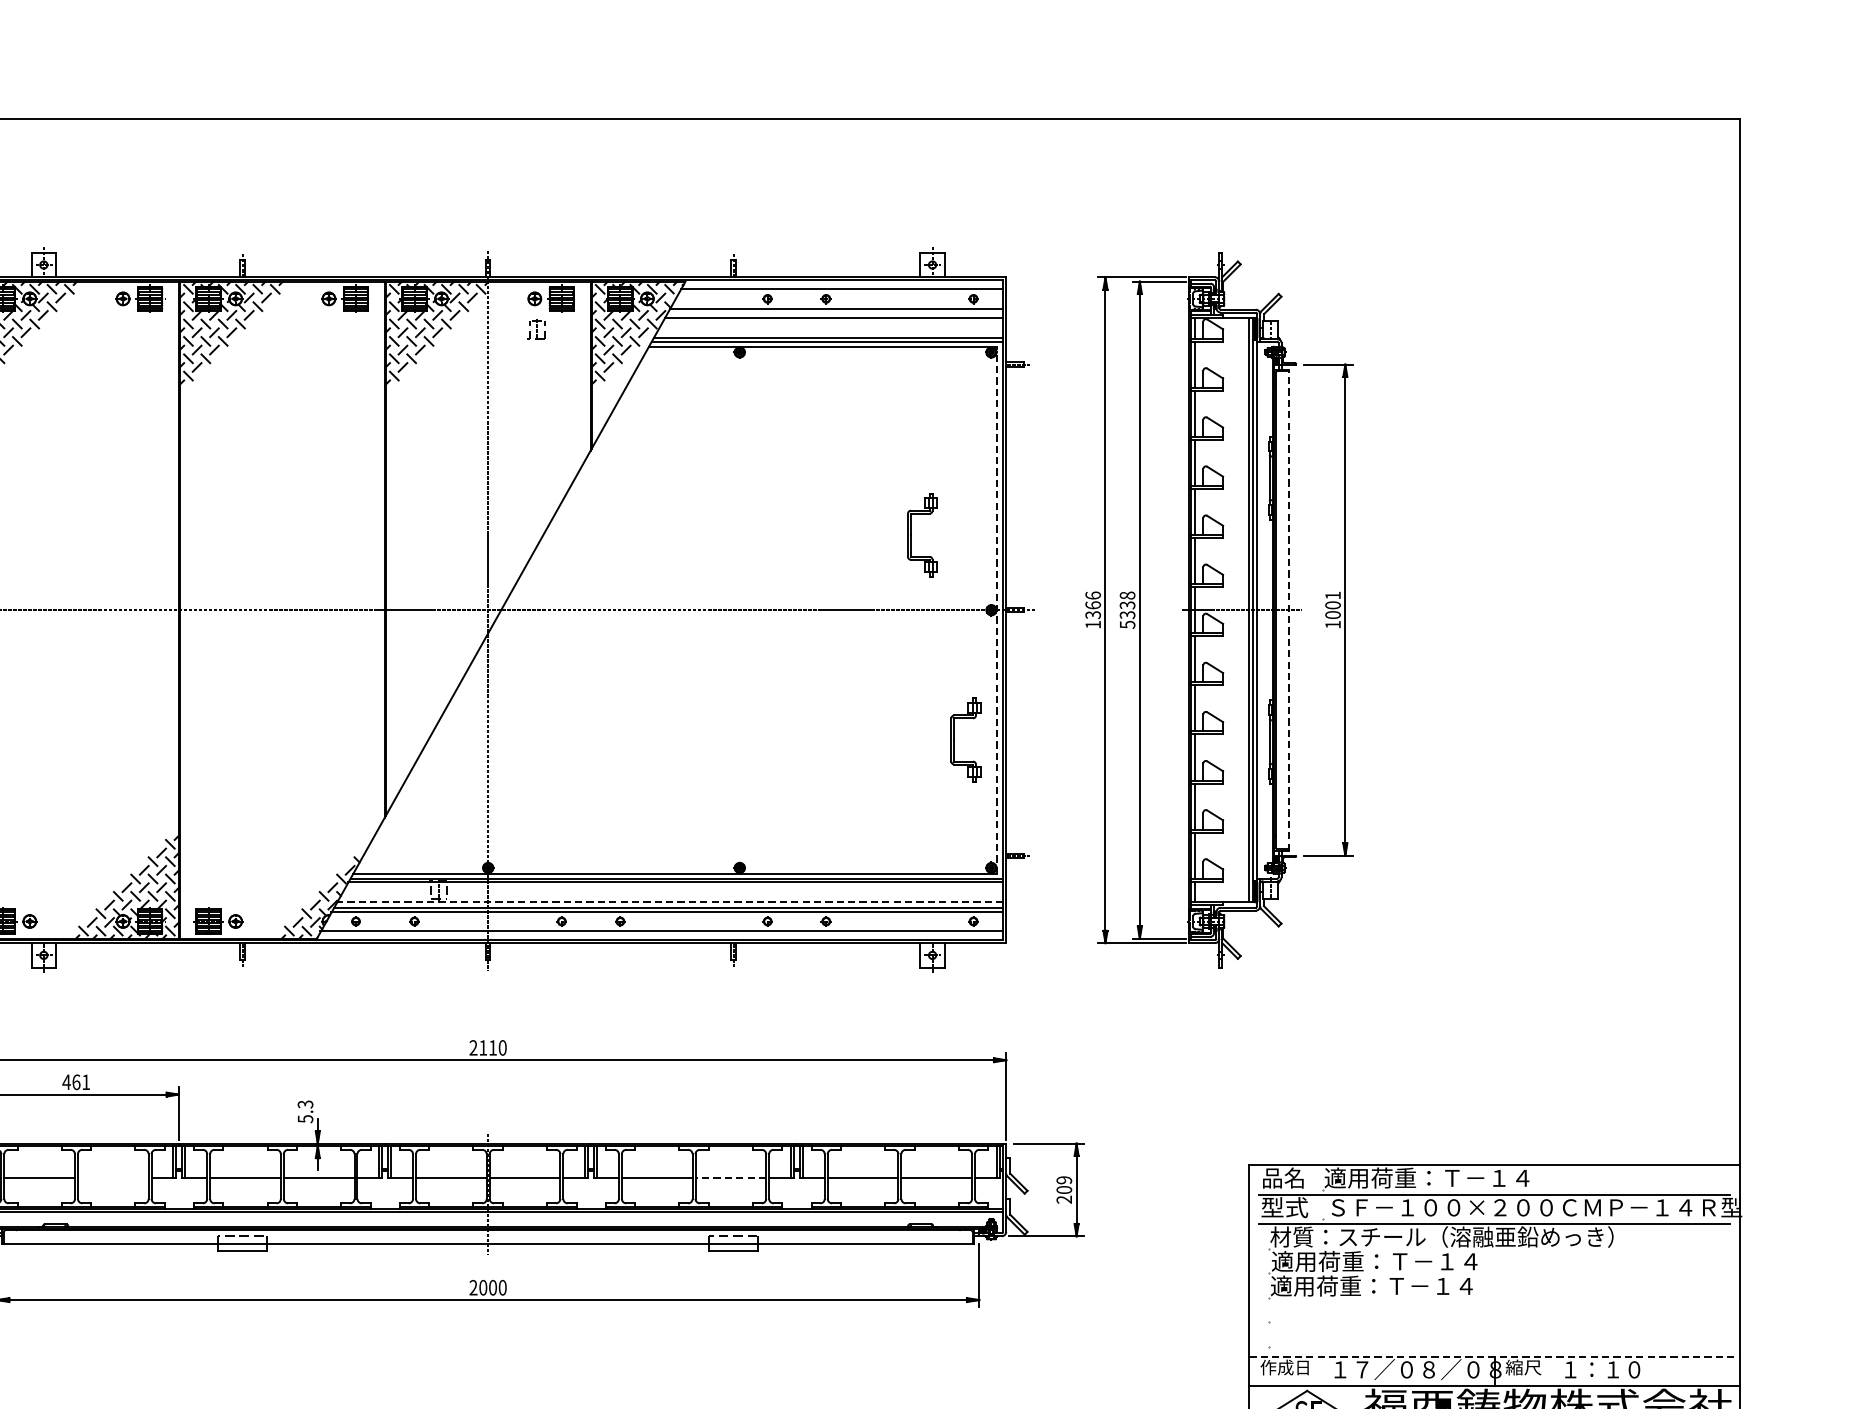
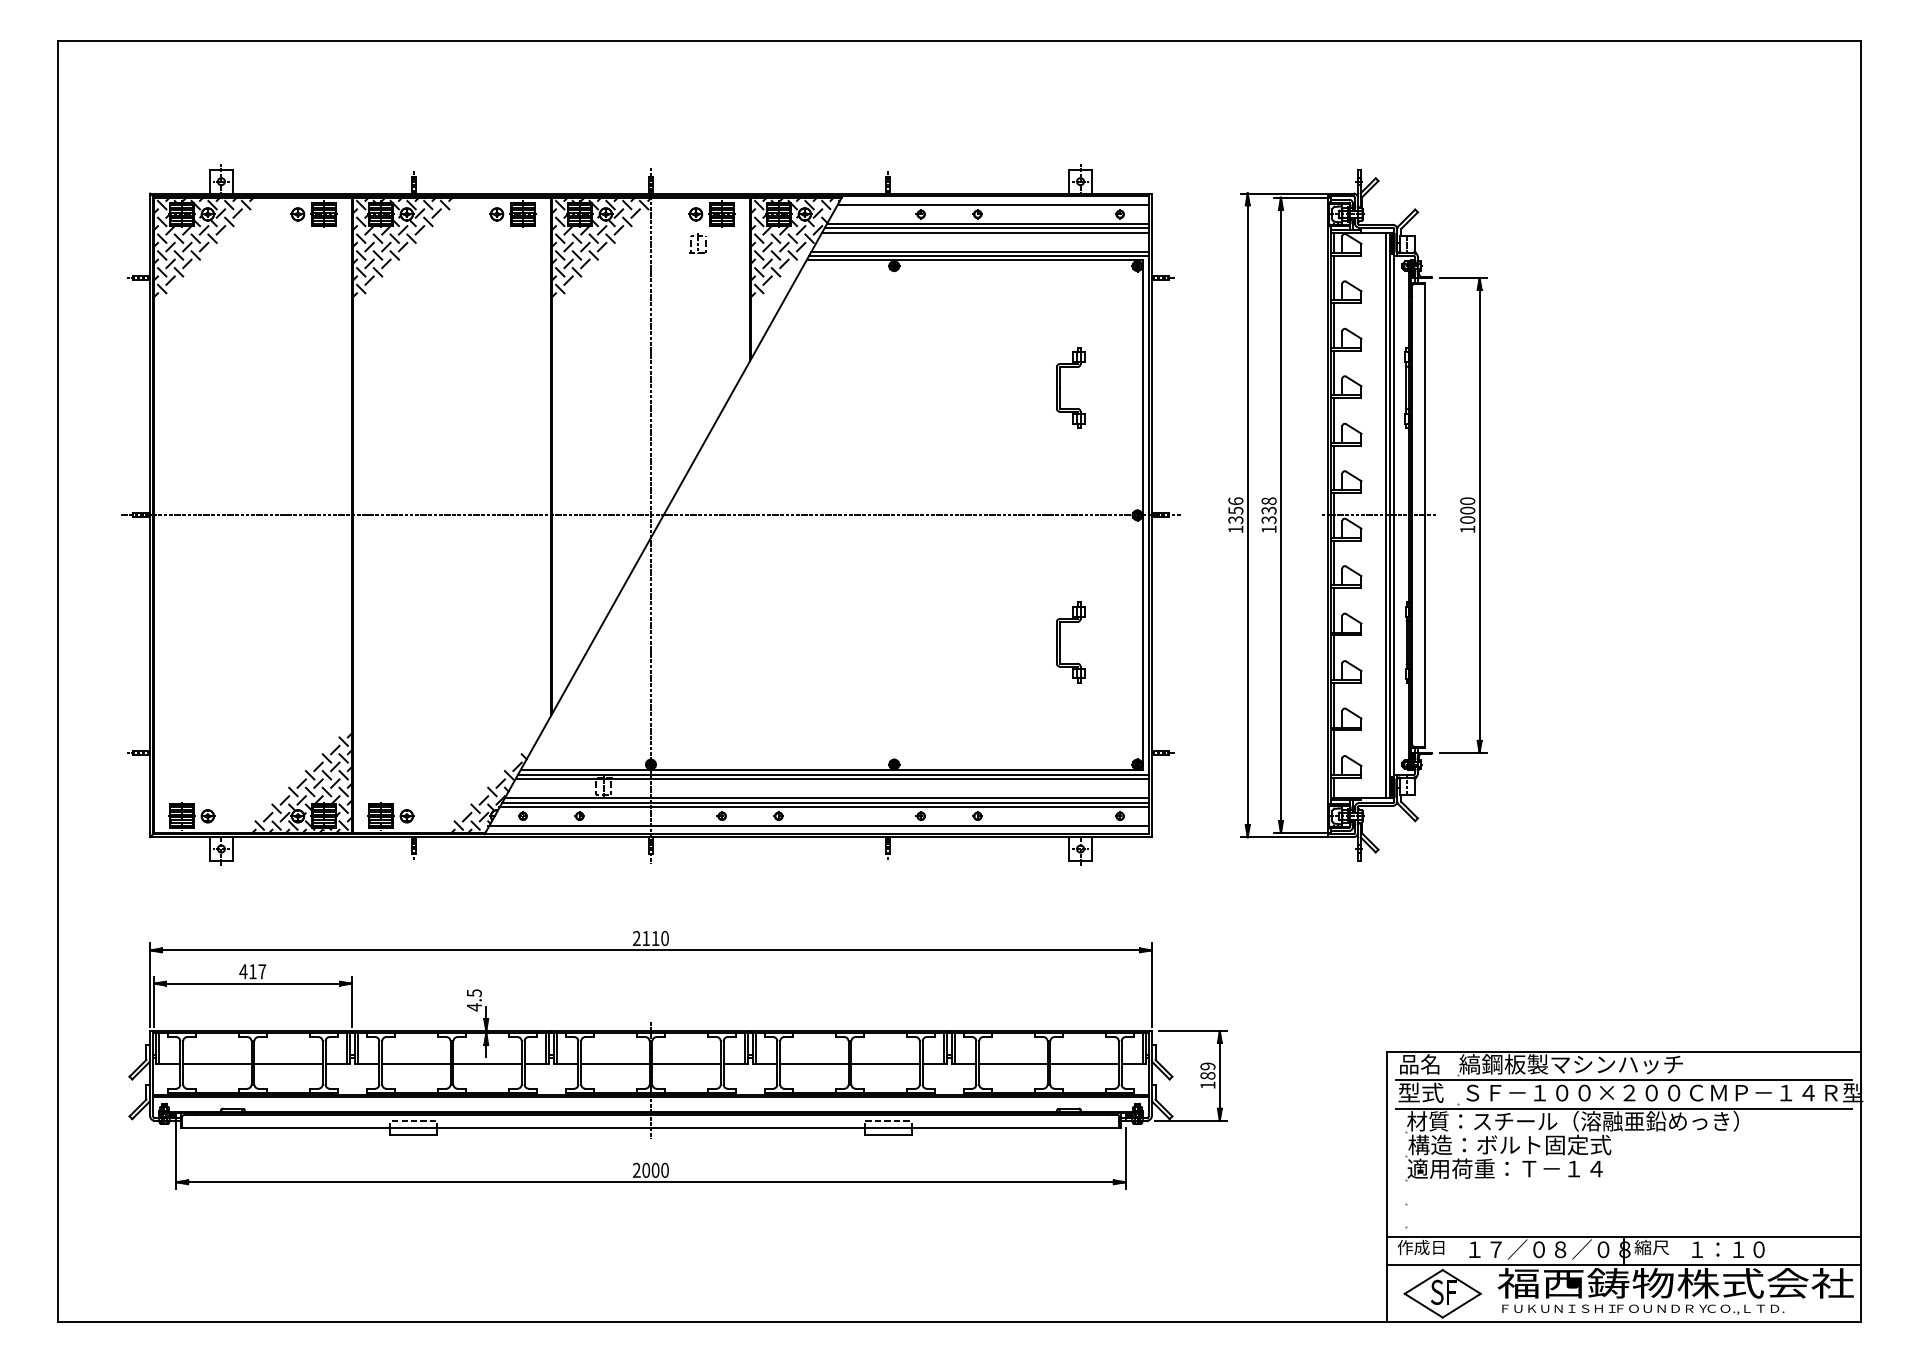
line: (835, 312) -> (986, 227), added
part: (911, 534) -> (1060, 387), moved
text: (1332, 594) -> (1467, 500), 1001 -> 1000
text: (1092, 605) -> (1235, 510), 1366 -> 1356
line: (997, 610) -> (1143, 515), dashed -> solid
line: (1289, 610) -> (1425, 515), dashed -> solid
text: (1126, 624) -> (1268, 529), 5338 -> 1338
part: (955, 739) -> (1060, 642), moved
line: (669, 902) -> (826, 797), dashed -> solid
text: (81, 1082) -> (257, 971), 461 -> 417
text: (304, 1112) -> (473, 1000), 5.3 -> 4.5
line: (113, 1178) -> (288, 1064), added
line: (730, 1178) -> (885, 1064), dashed -> solid
text: (1439, 1178) -> (1570, 1064), 適用荷重：Ｔ－１４ -> 縞鋼板製マシンハッチ
text: (1063, 1194) -> (1207, 1080), 209 -> 189
text: (1376, 1260) -> (1509, 1144), 適用荷重：Ｔ－１４ -> 構造：ボルト固定式
line: (1495, 1356) -> (1624, 1236), dashed -> solid

